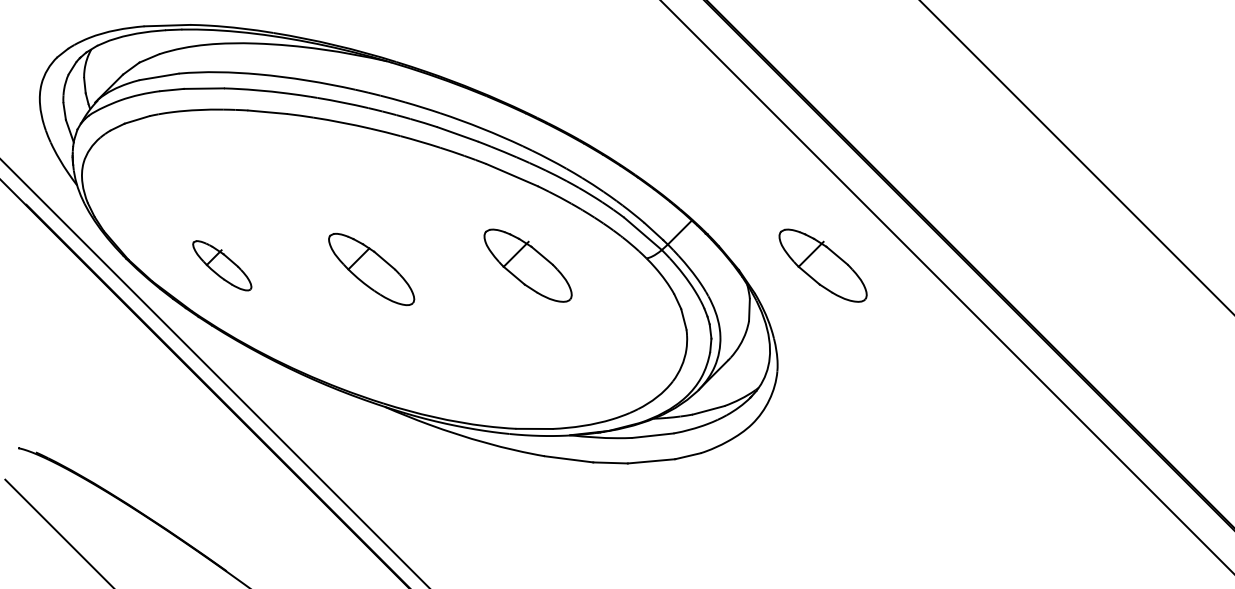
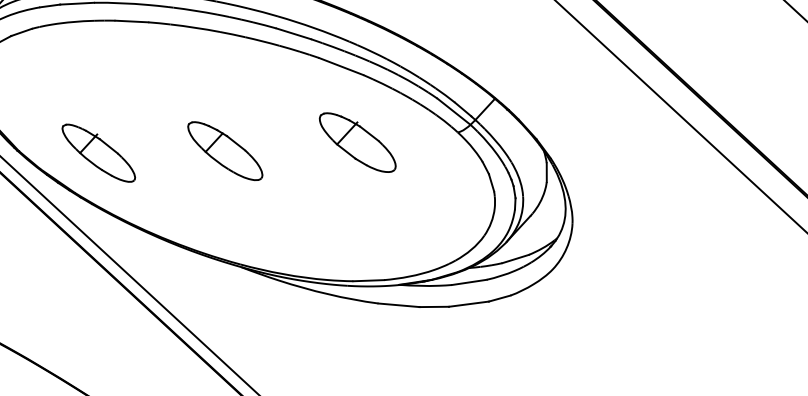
part: (221, 265) -> (98, 152), size x1.43
part: (822, 265) -> (607, 132), removed

